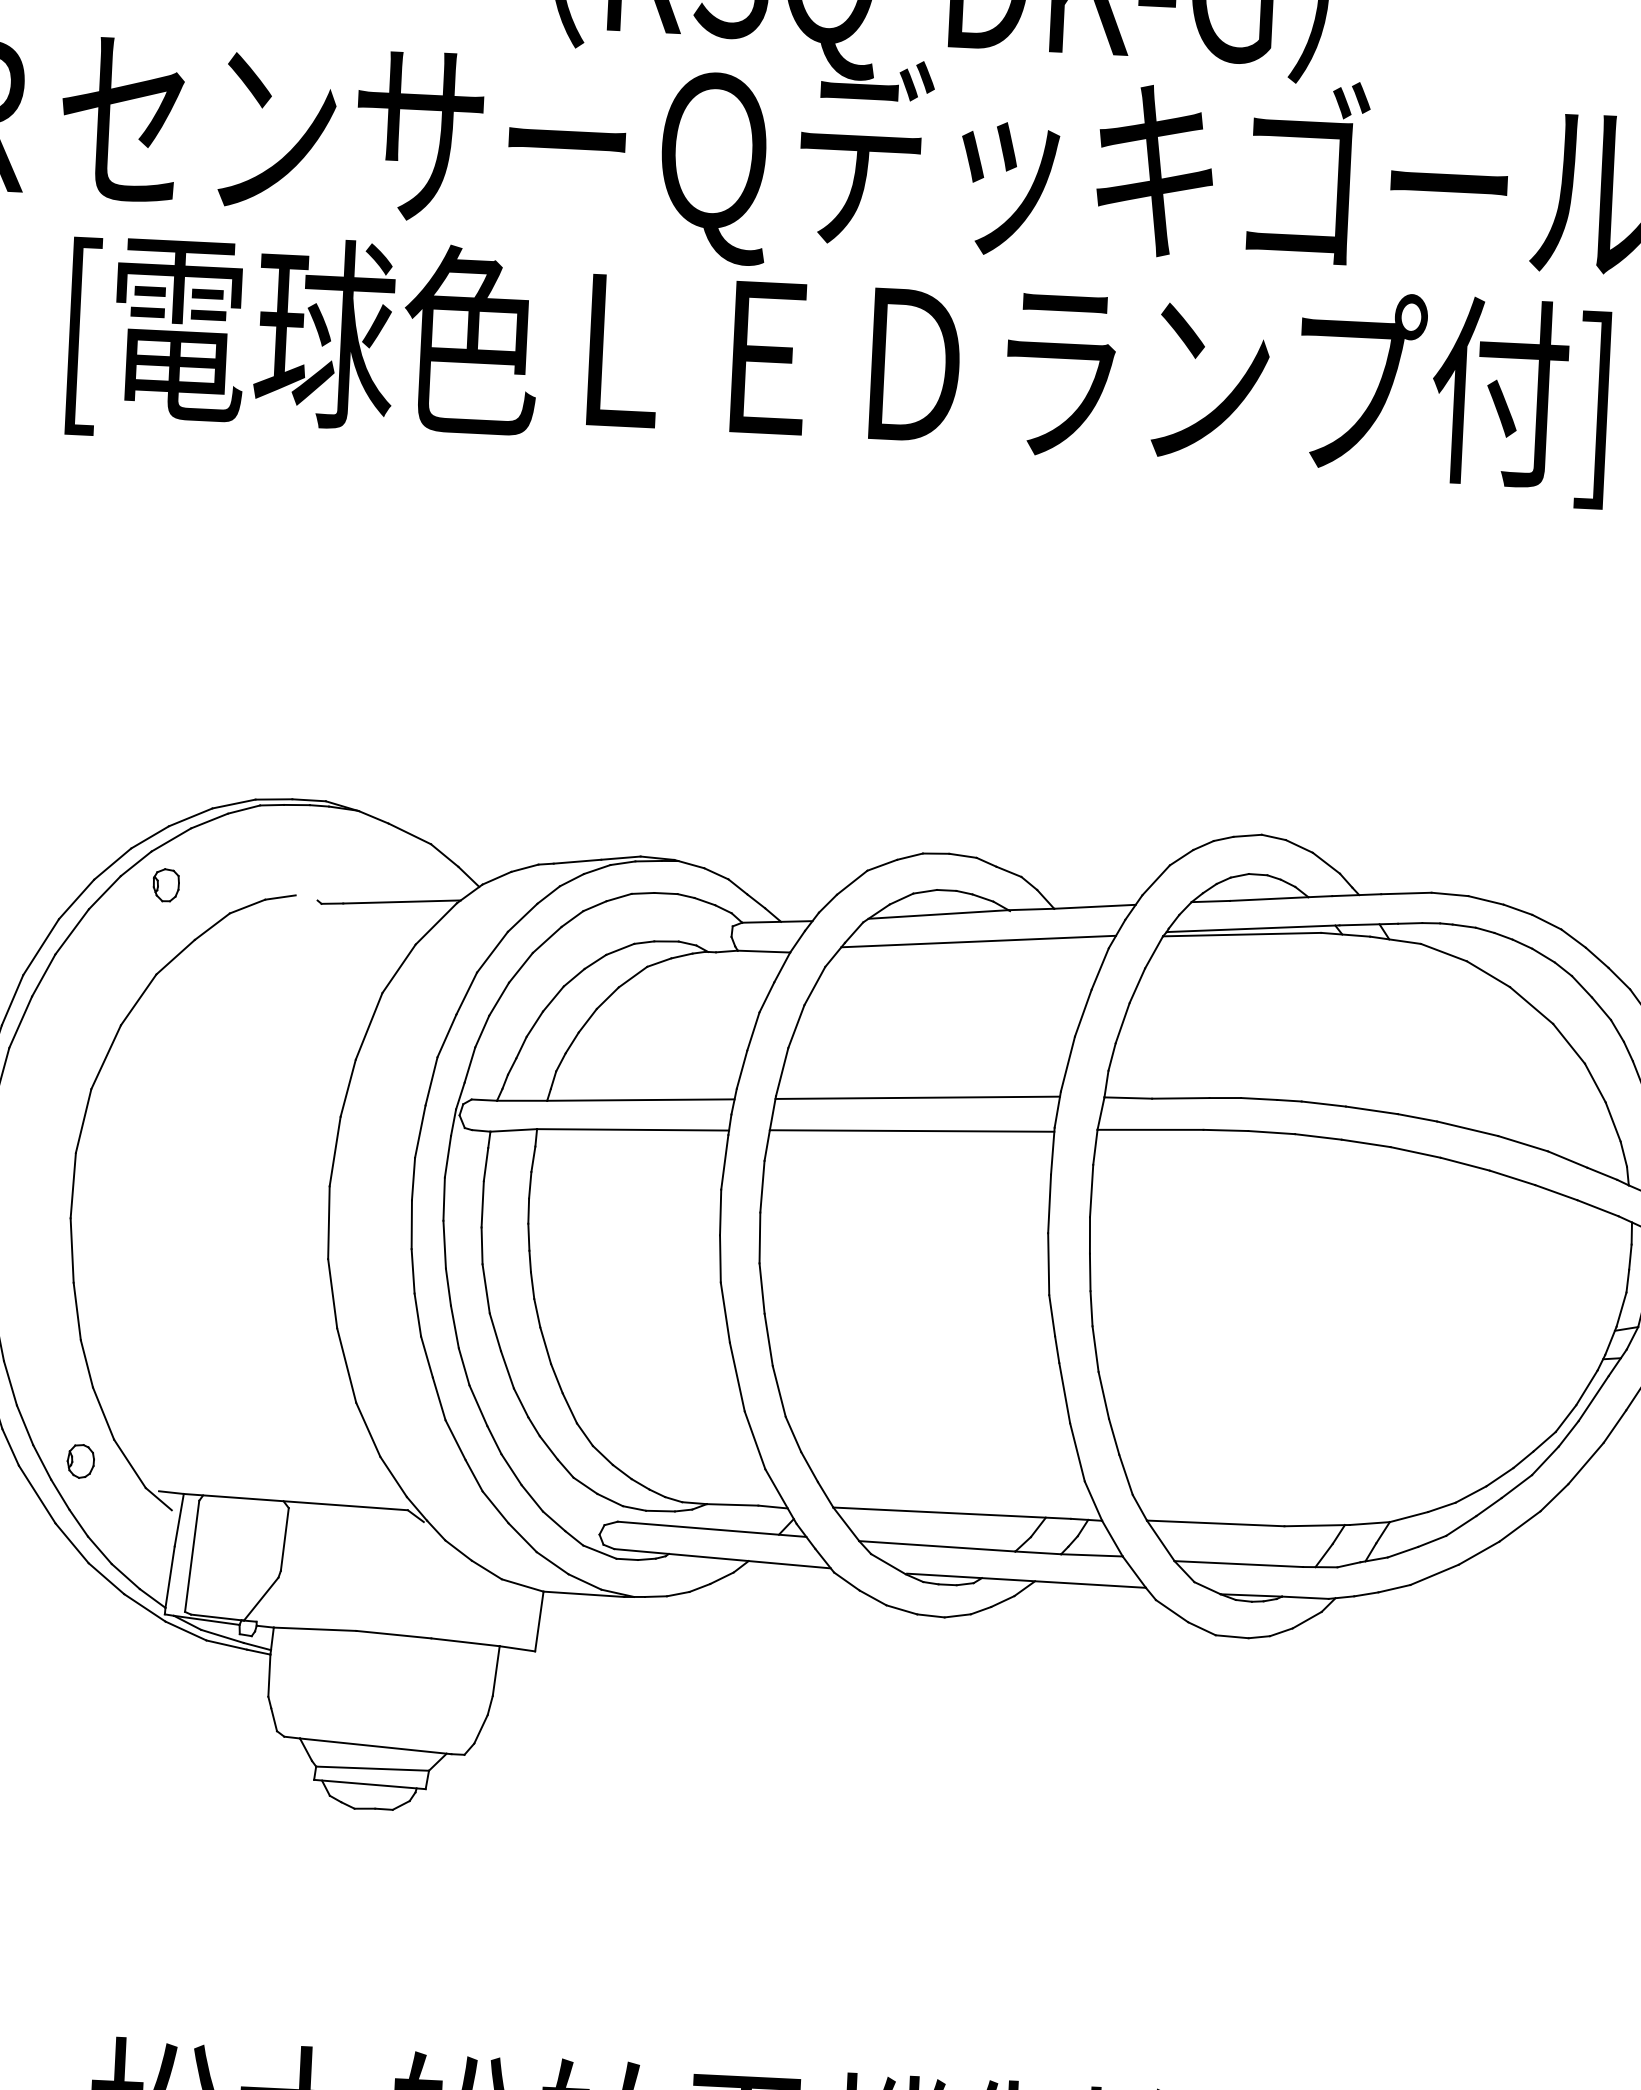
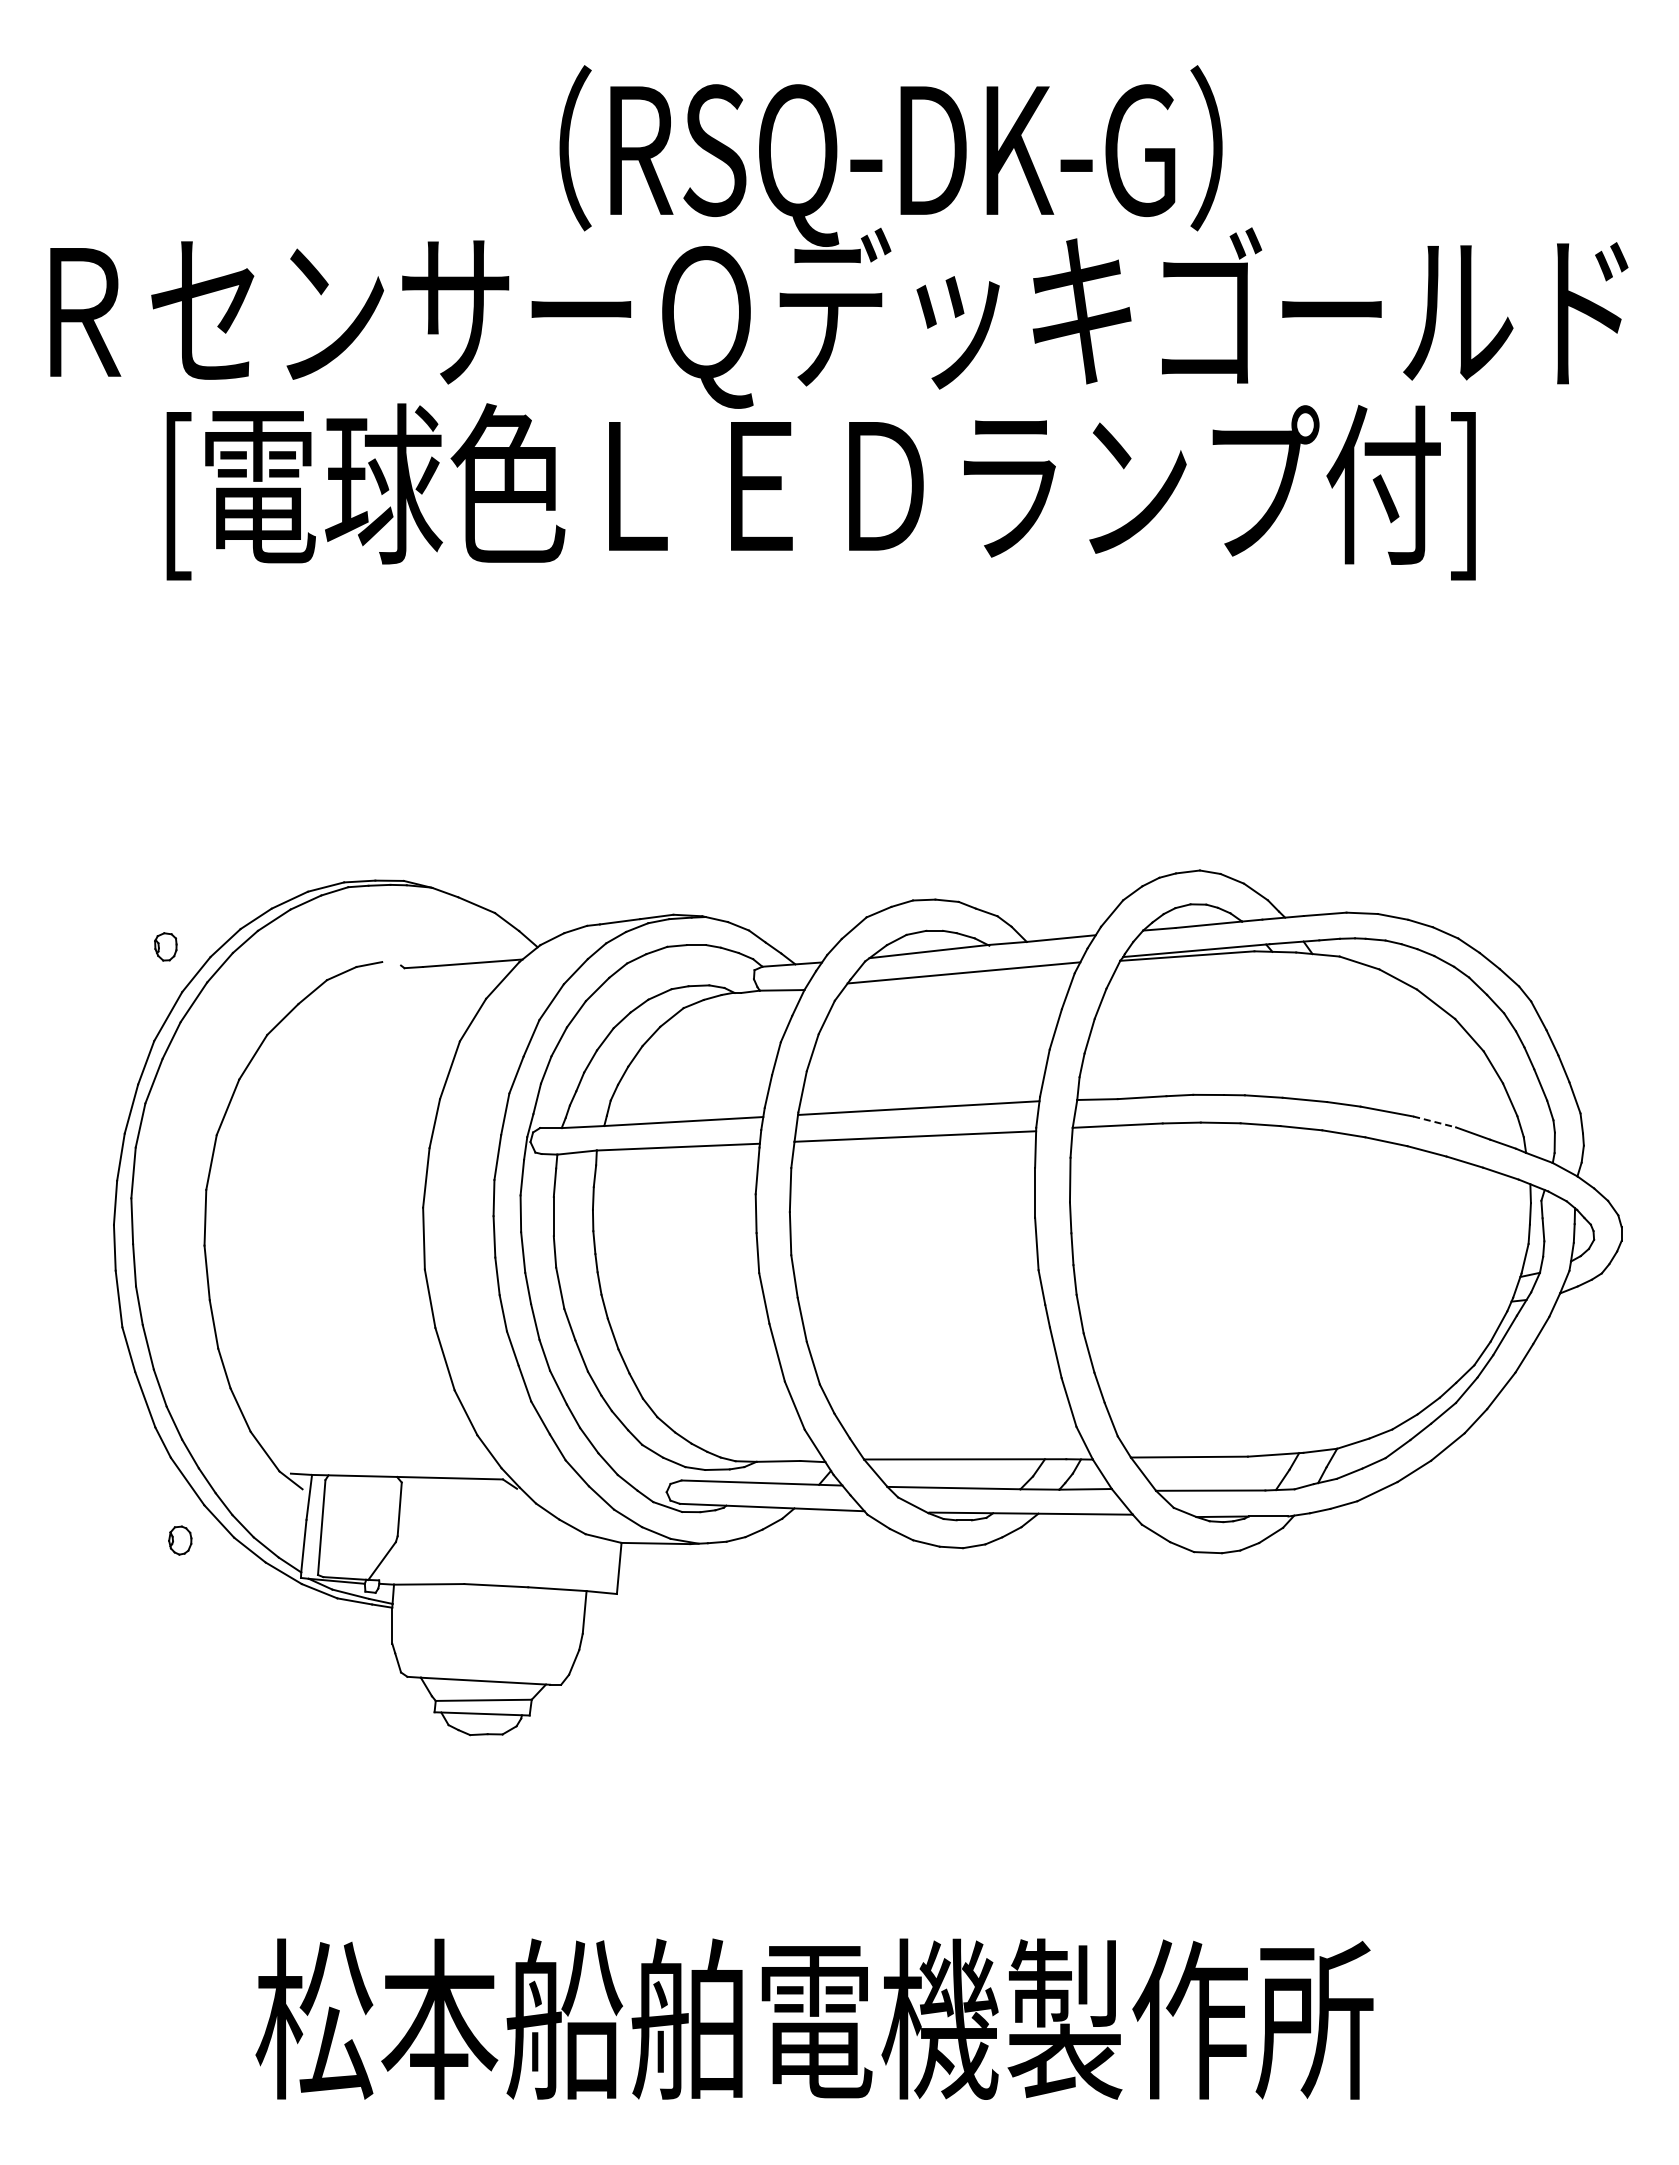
part: (165, 884) -> (165, 946), moved
line: (1524, 1144) -> (1435, 1122), solid -> dashed
part: (81, 1461) -> (180, 1540), moved

